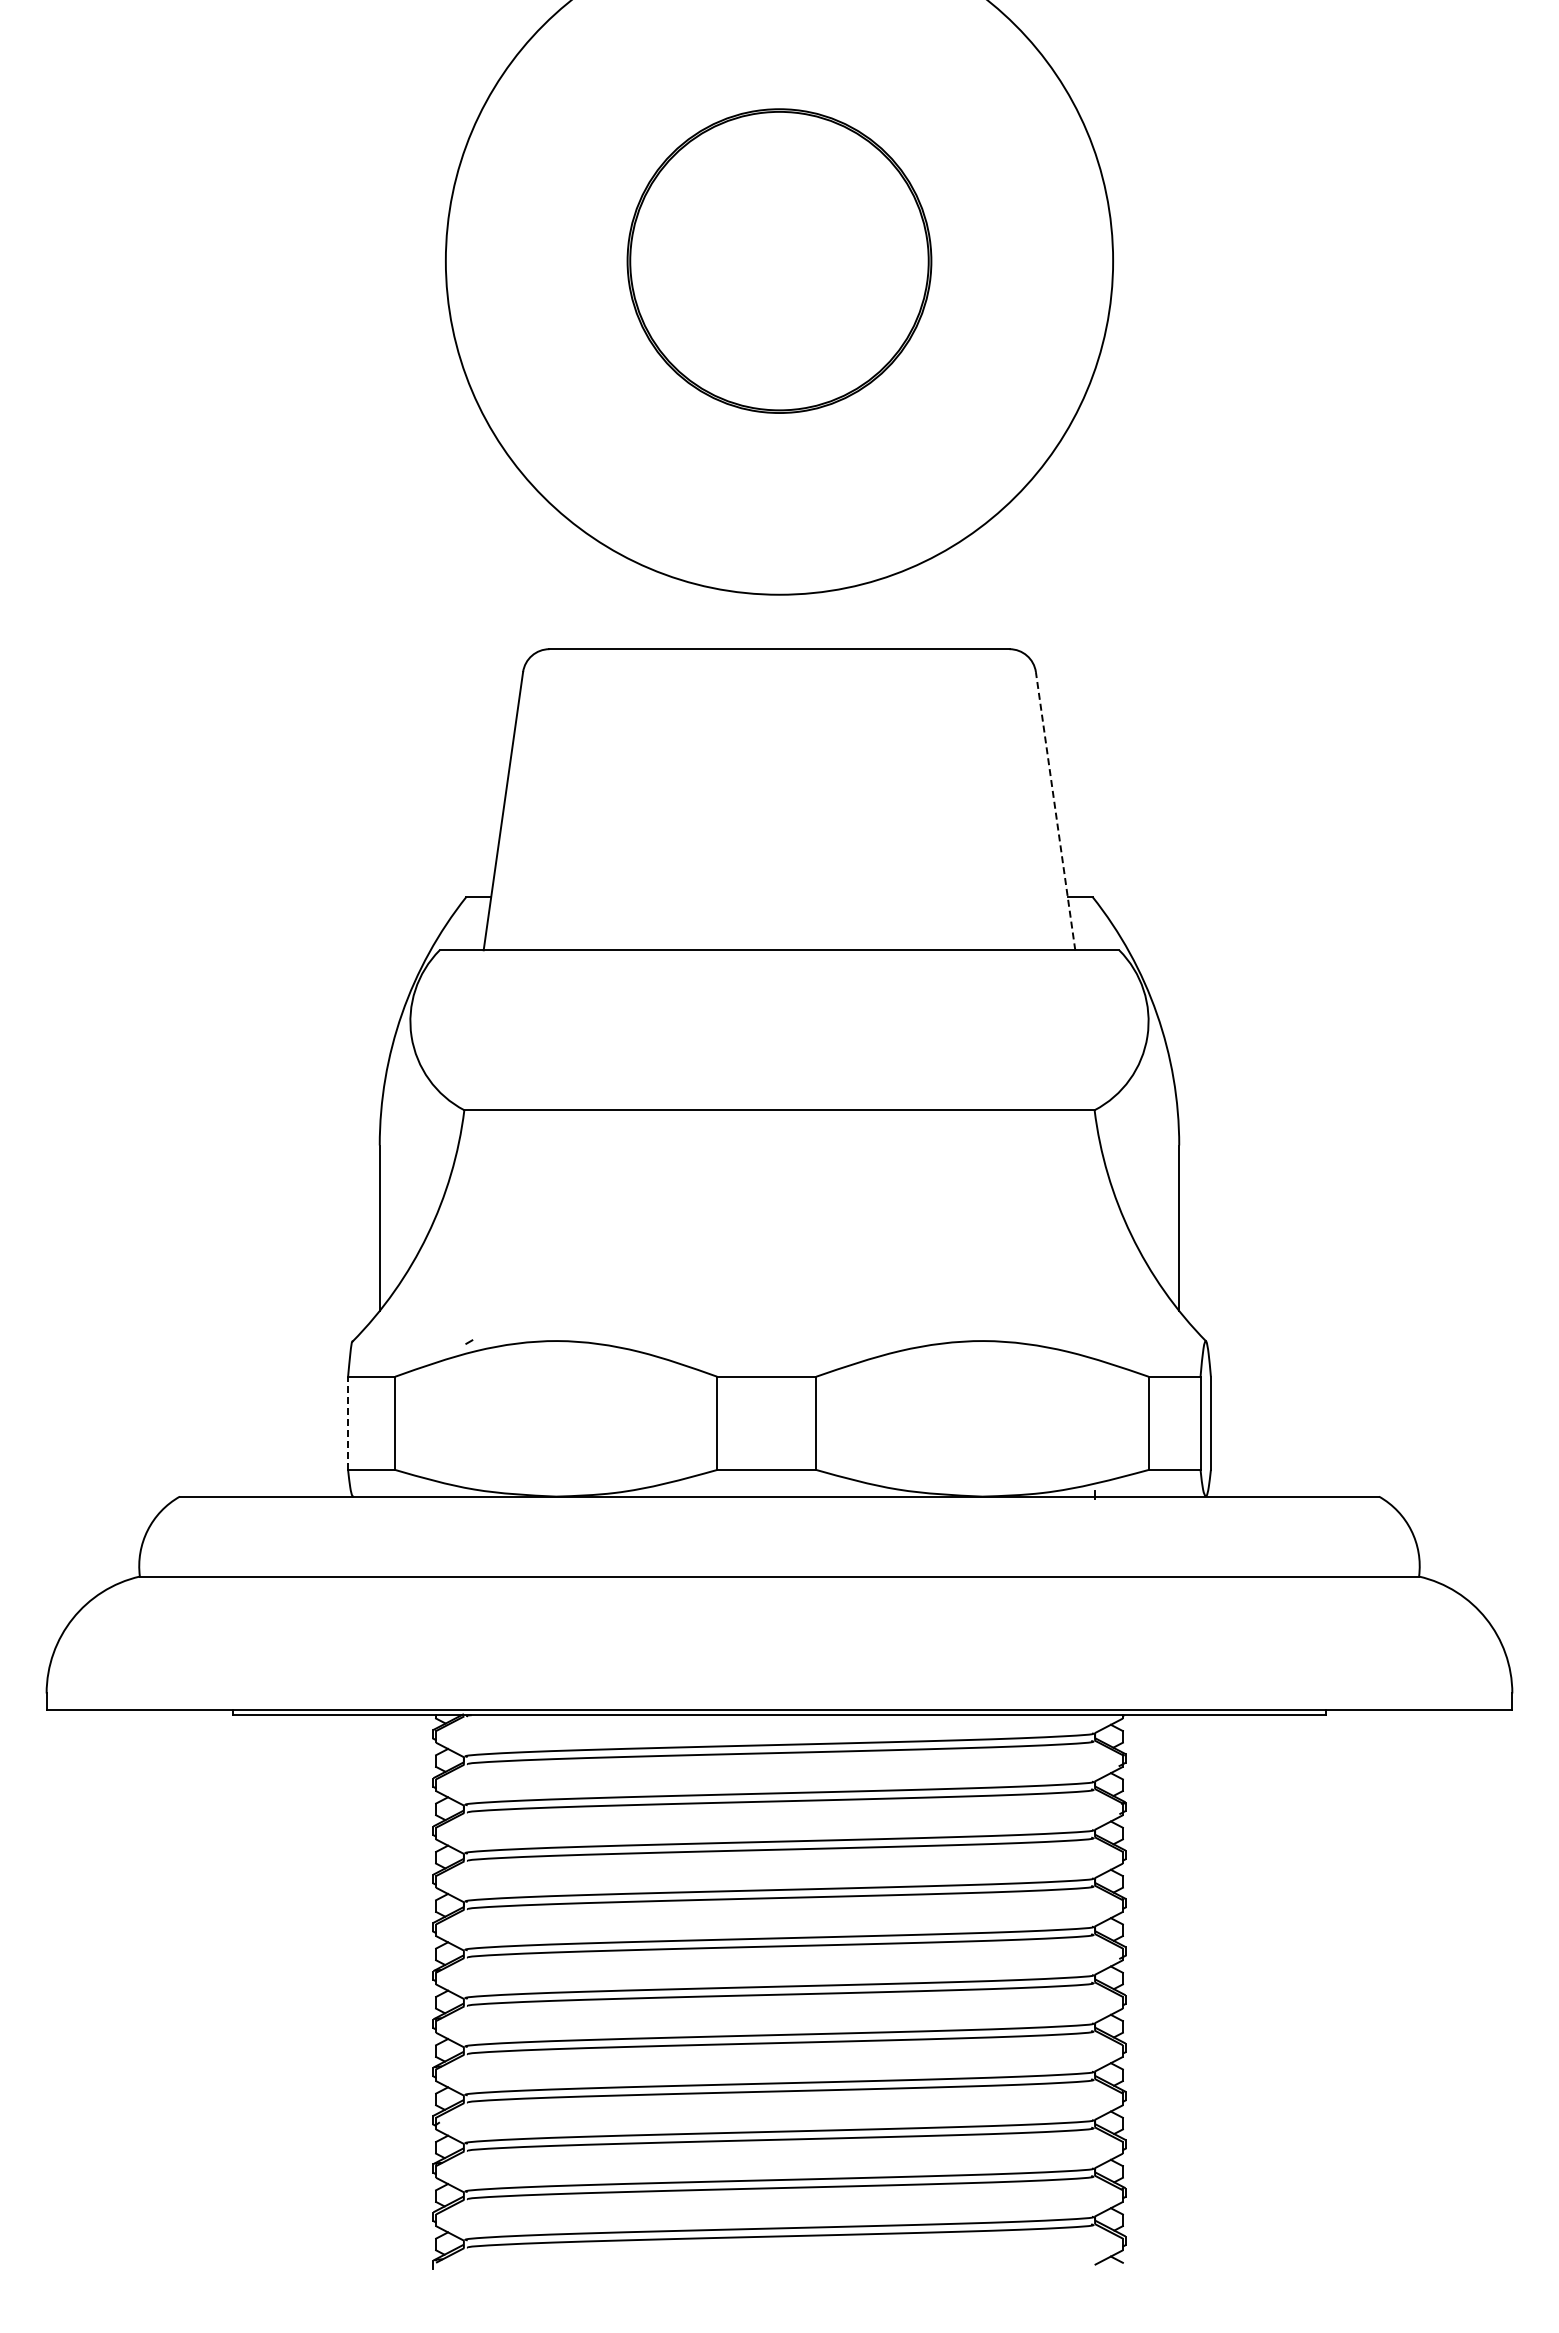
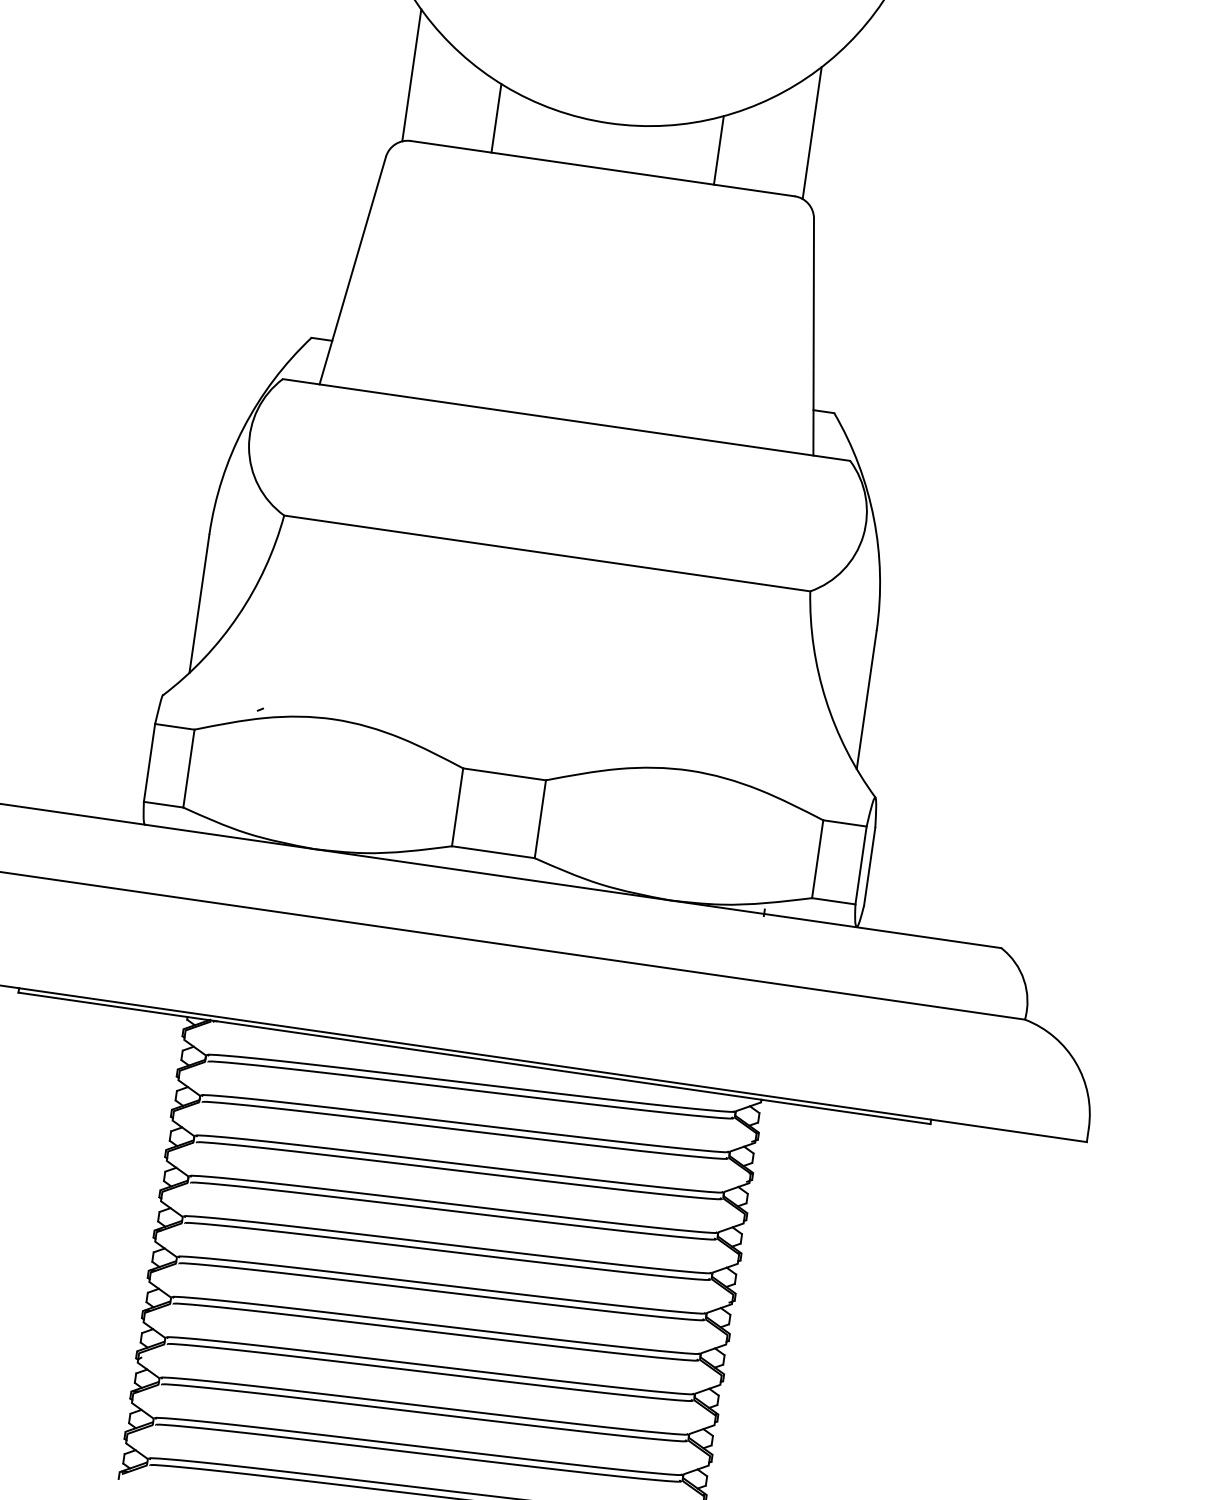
line: (539, 572) -> (411, 75), added
line: (1019, 572) -> (812, 133), added
line: (646, 608) -> (496, 118), added
line: (912, 608) -> (718, 150), added
line: (1055, 810) -> (813, 336), dashed -> solid
line: (348, 1423) -> (149, 763), dashed -> solid

